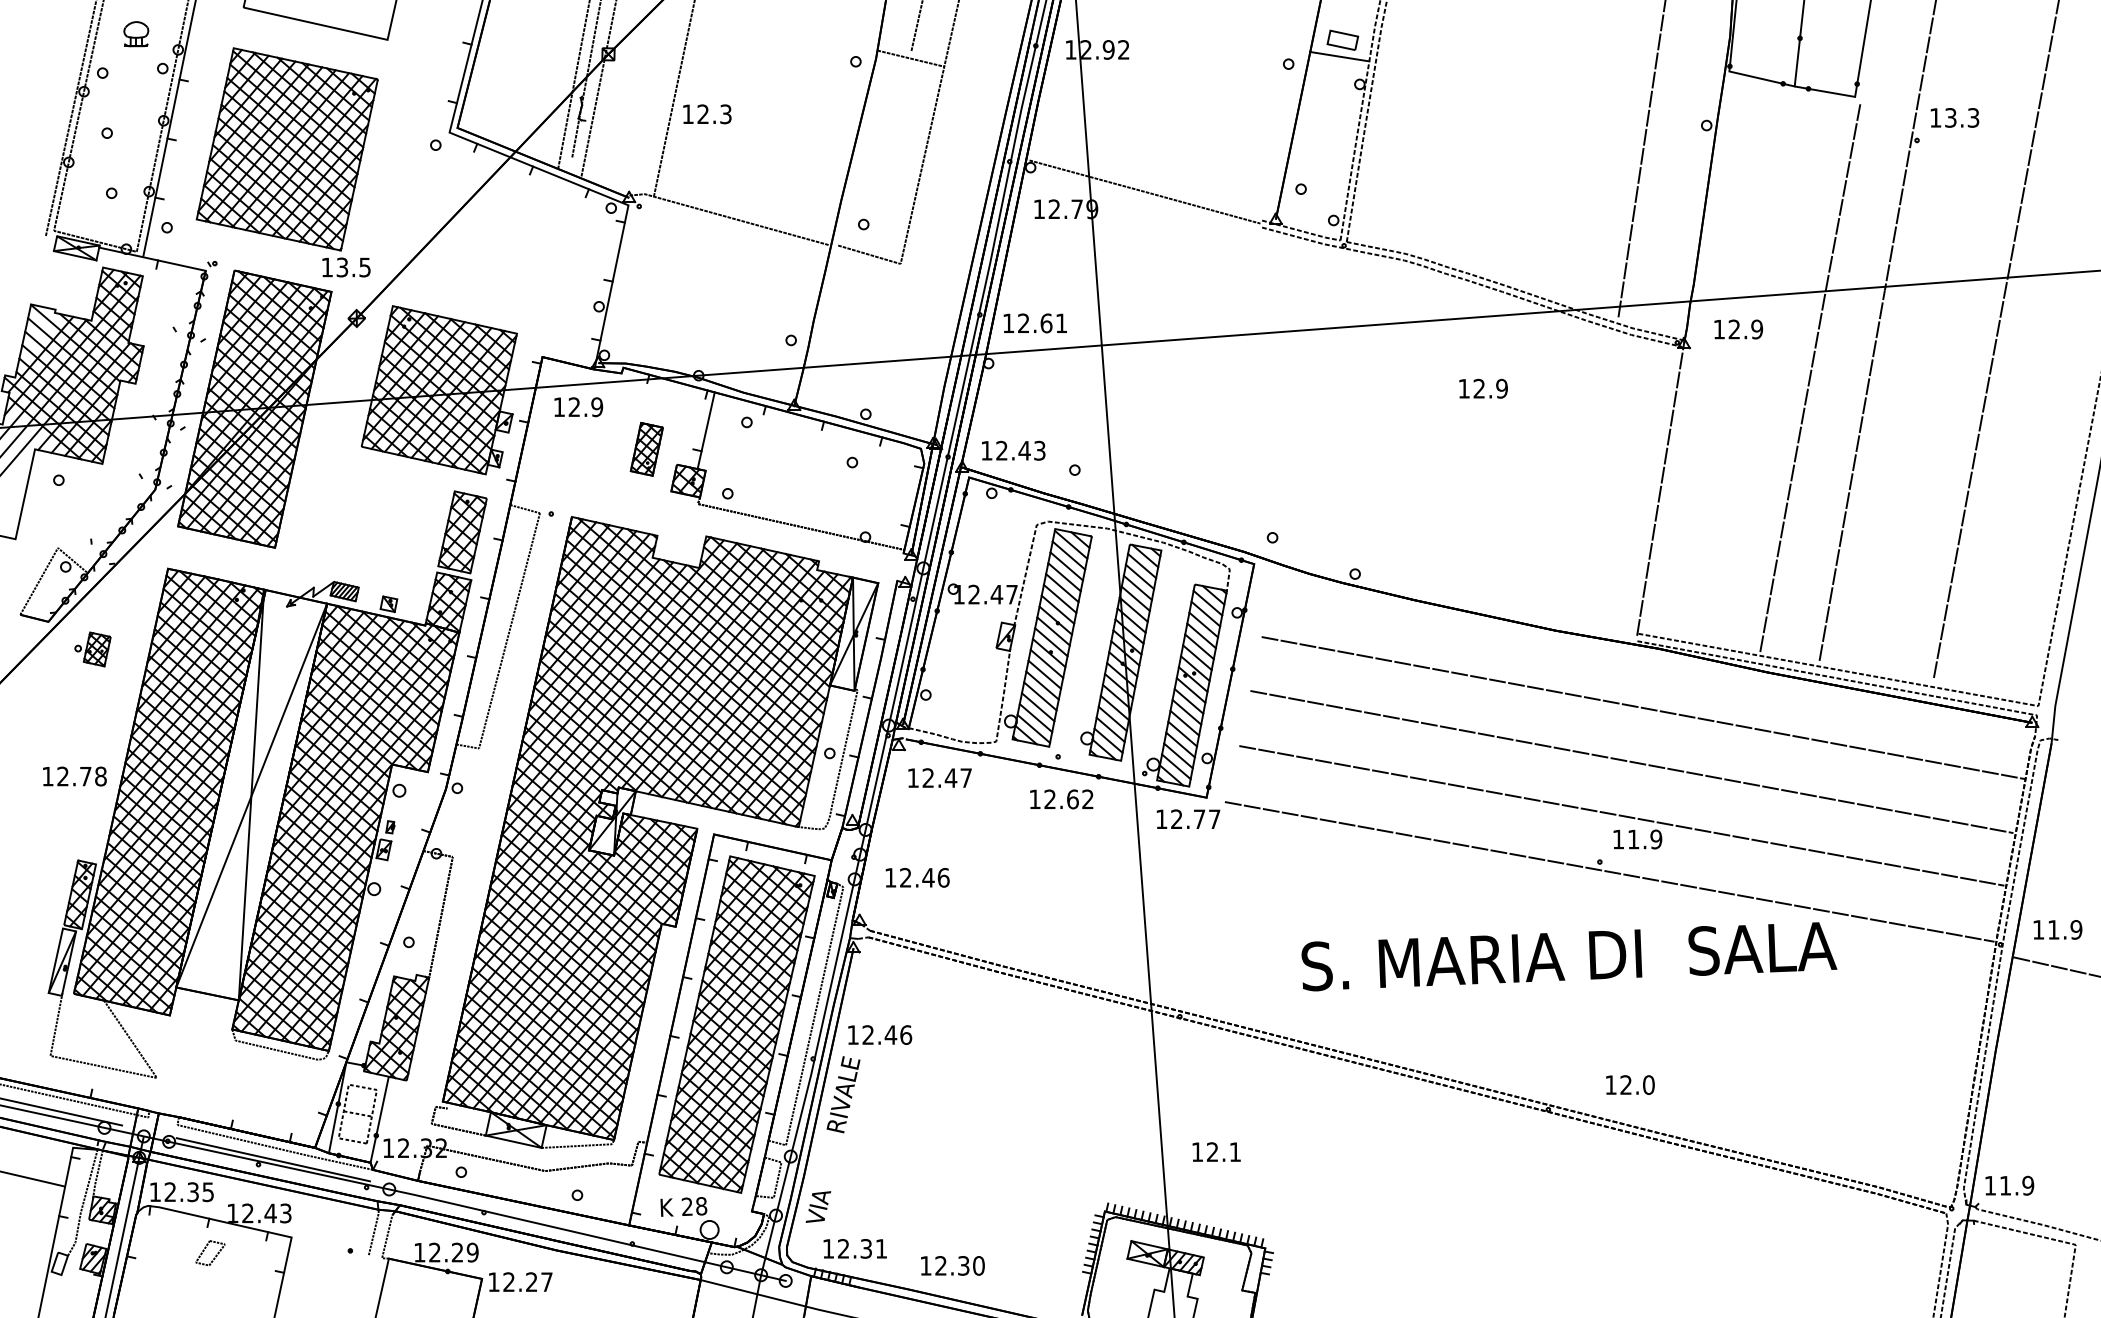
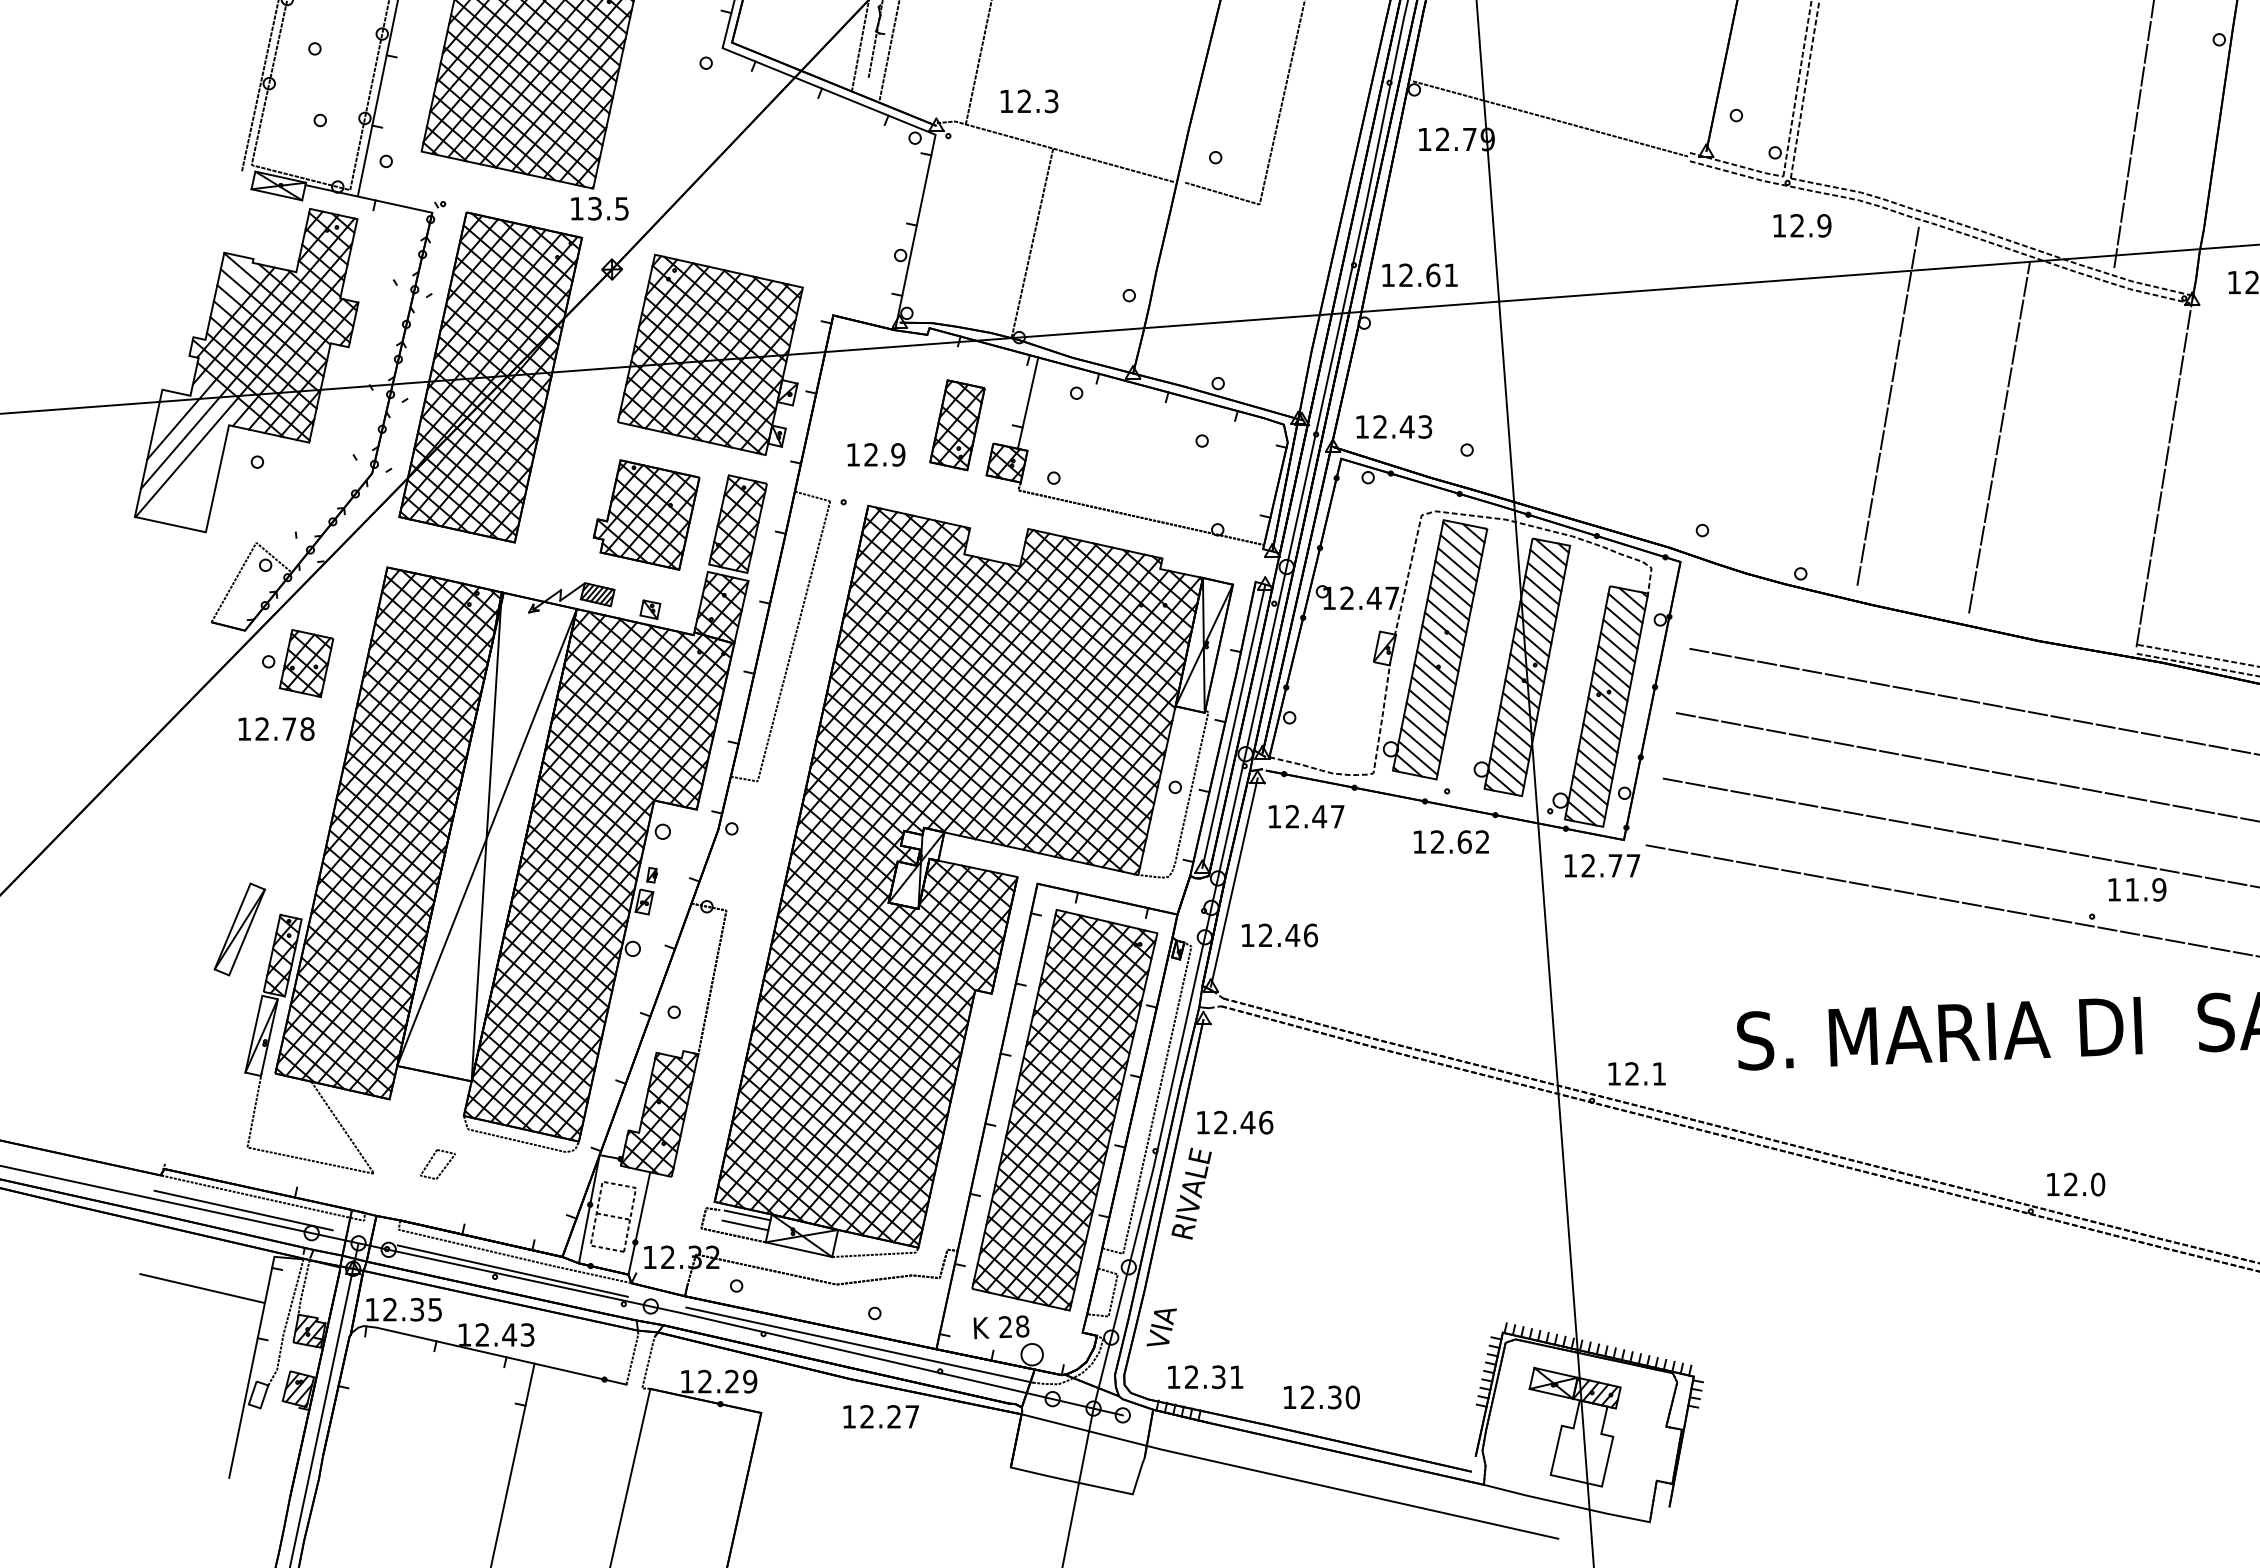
text: (707, 114) -> (1029, 101), moved
line: (709, 296) -> (1032, 243), added
text: (1483, 388) -> (1802, 225), moved
text: (578, 407) -> (876, 455), moved
line: (1428, 433) -> (1888, 406), added
part: (646, 449) -> (957, 425), size x1.43
line: (1521, 459) -> (1998, 437), added
part: (385, 524) -> (646, 514), added
part: (92, 649) -> (297, 663), size x1.67
line: (878, 702) -> (1233, 726), added
text: (74, 776) -> (276, 729), moved
line: (879, 832) -> (1234, 881), added
part: (44, 872) -> (240, 929), added
text: (1630, 1084) -> (2076, 1183), moved
line: (470, 1112) -> (747, 1214), added
line: (468, 1121) -> (745, 1225), added
text: (1216, 1151) -> (1636, 1073), moved
line: (564, 1221) -> (859, 1344), added
line: (329, 1246) -> (579, 1374), added
part: (210, 1252) -> (437, 1163), moved
text: (520, 1281) -> (880, 1416), moved

